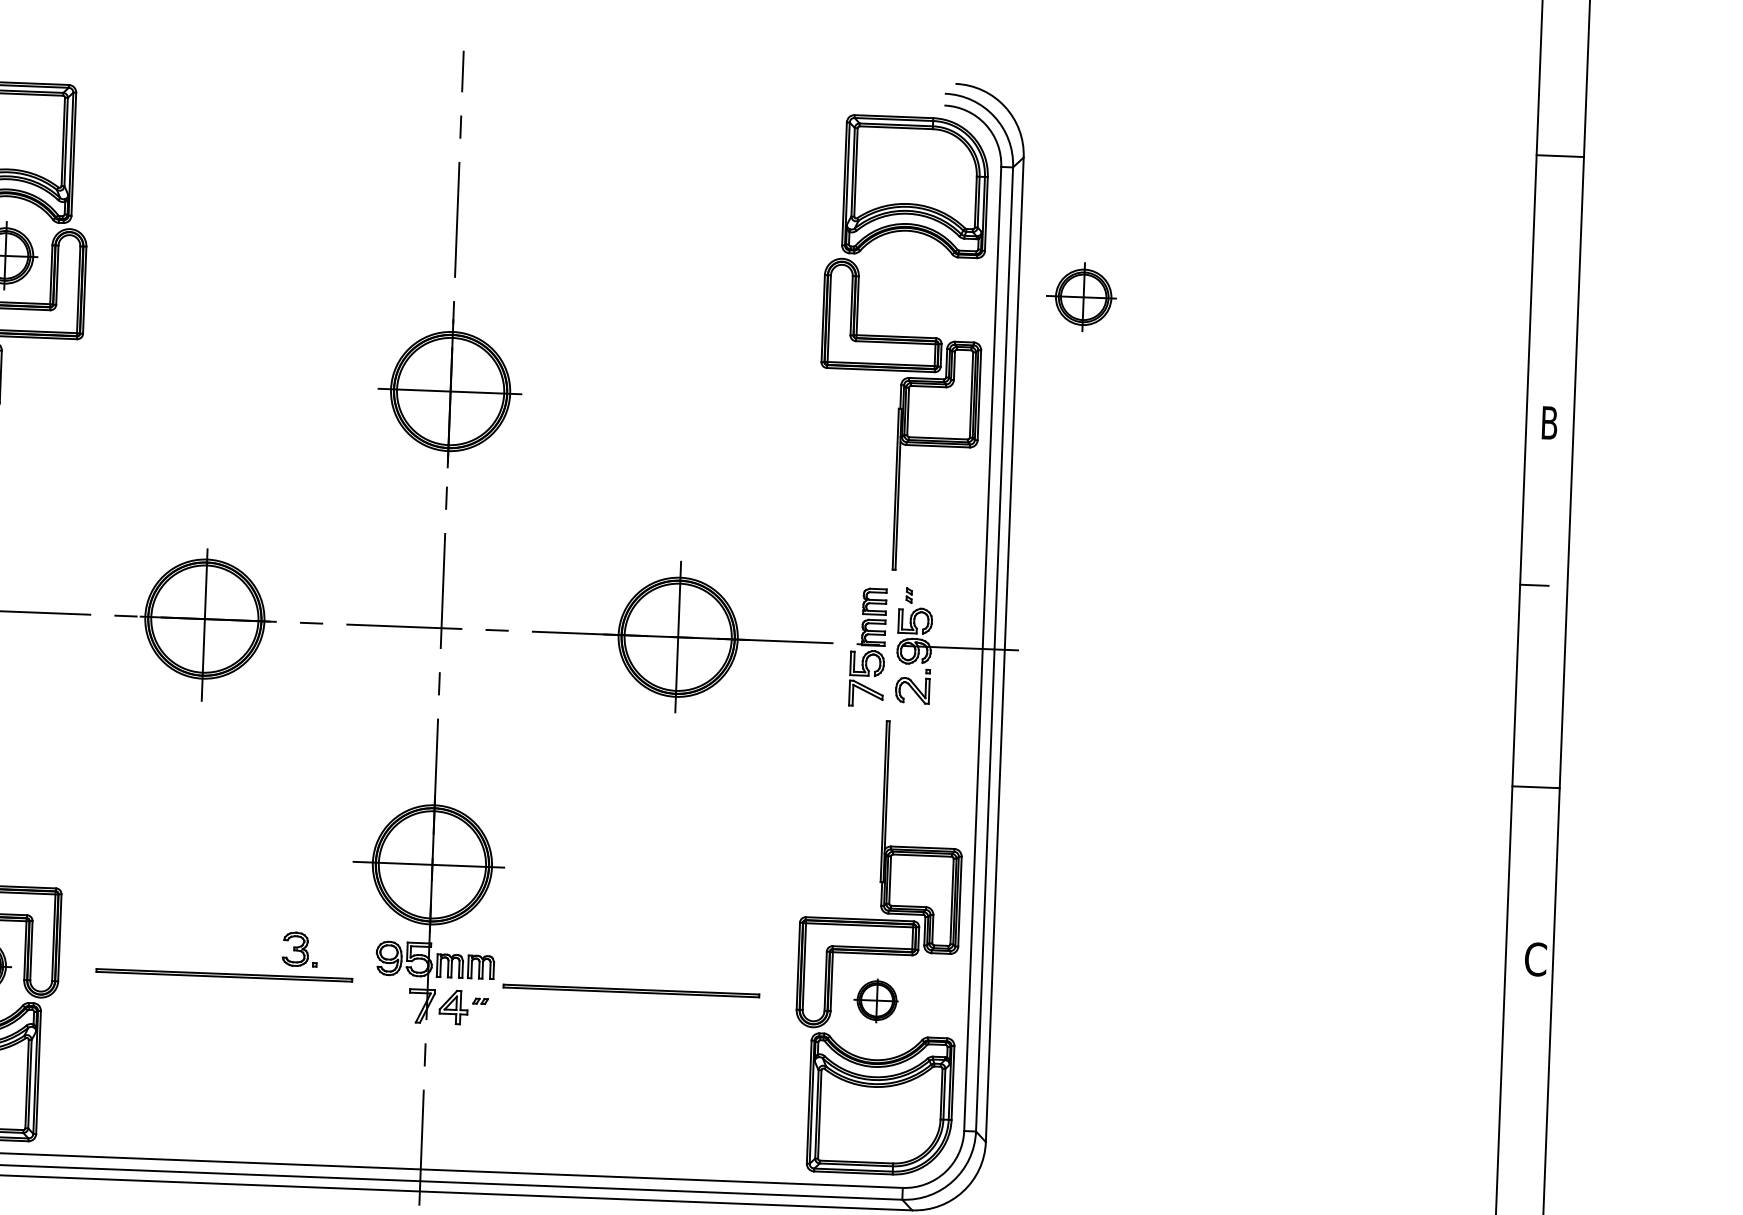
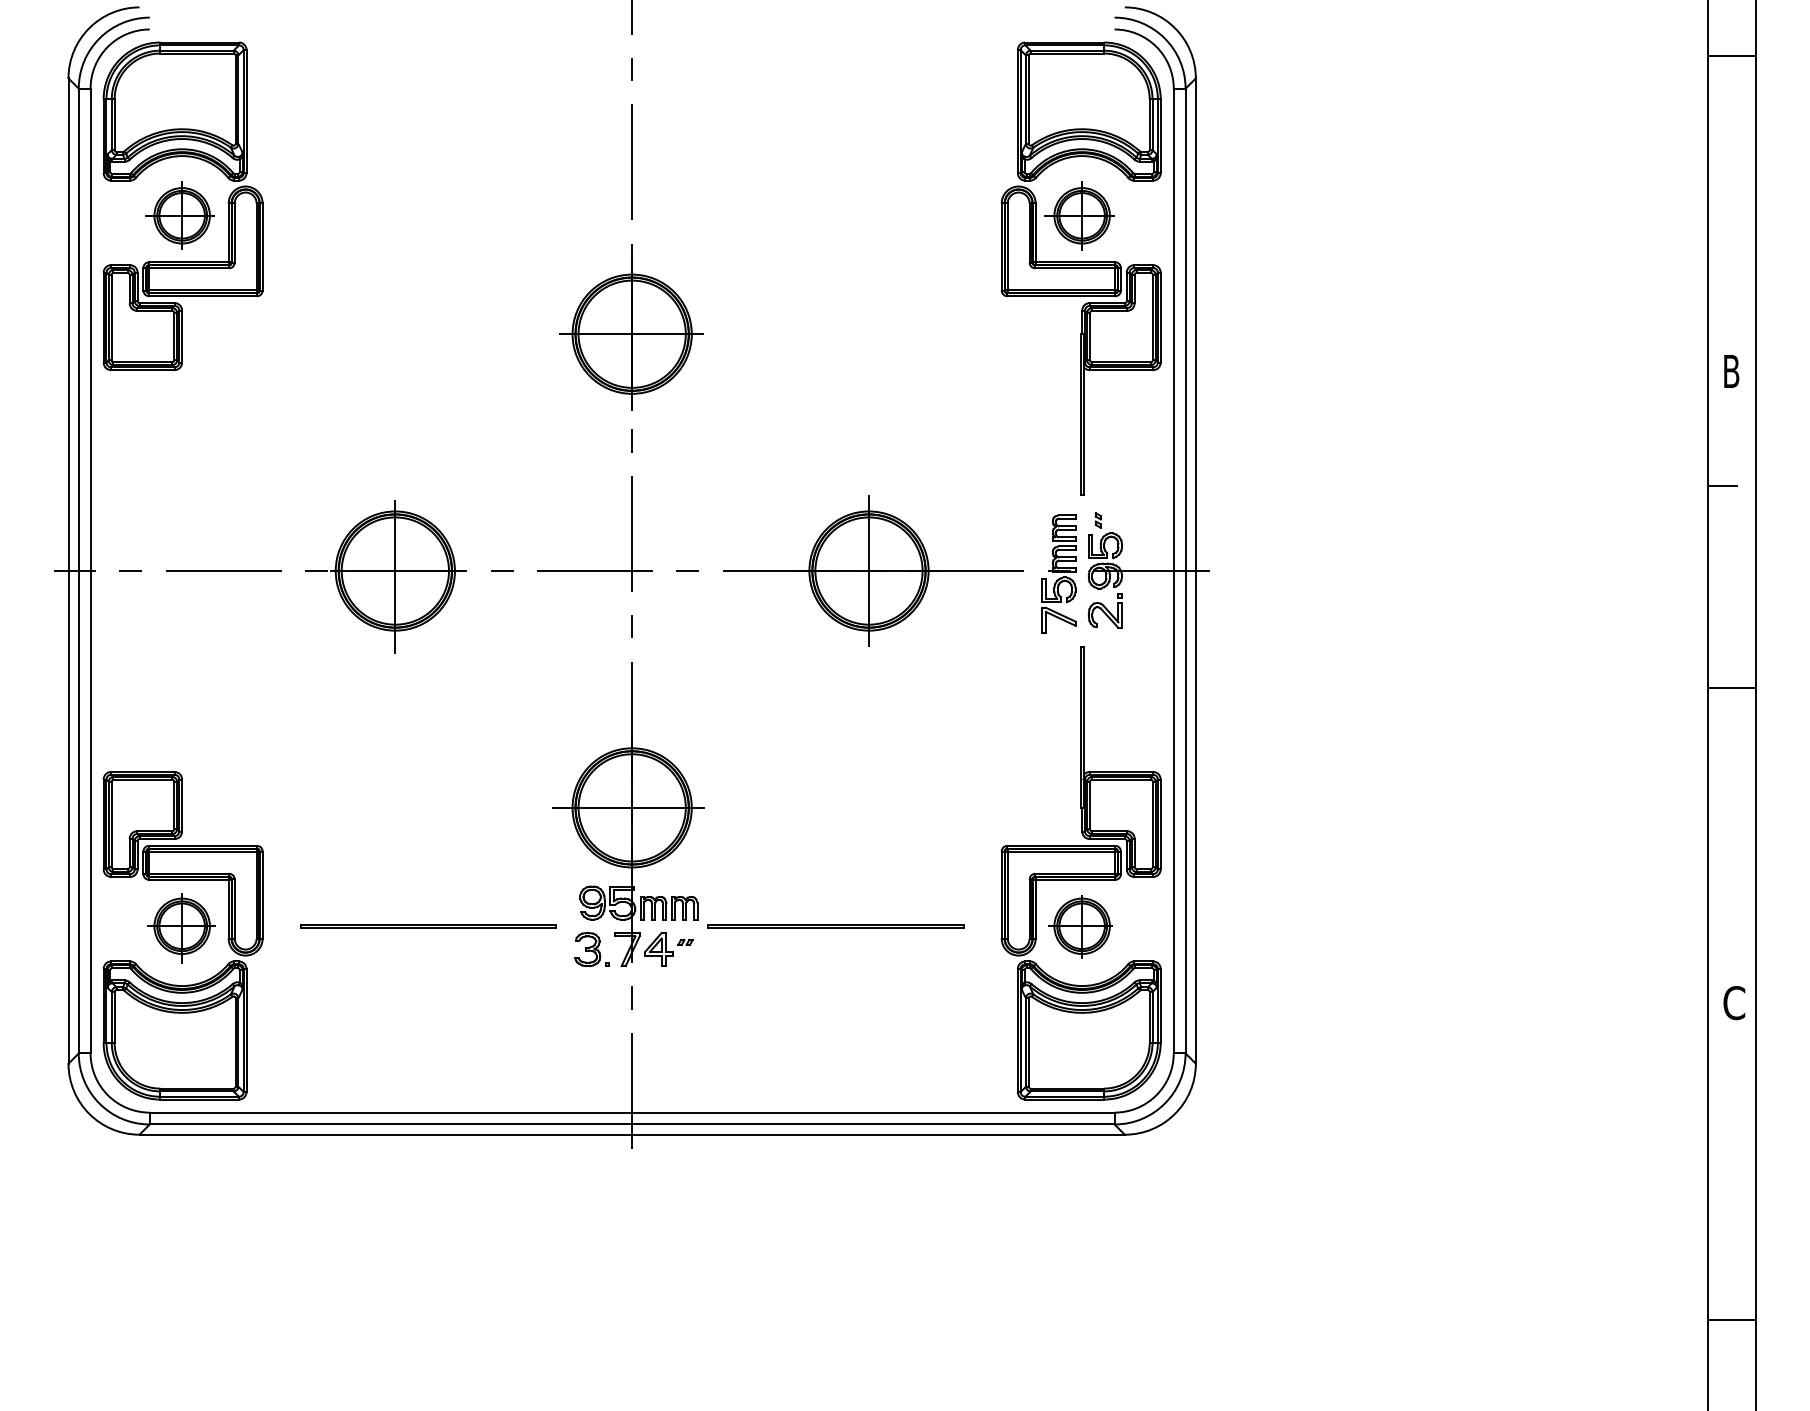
part: (1081, 296) -> (1079, 215), moved
text: (1549, 423) -> (1731, 371), moved
part: (299, 949) -> (591, 949), moved
text: (1535, 959) -> (1734, 1003), moved
part: (875, 1000) -> (1080, 926), size x1.43

